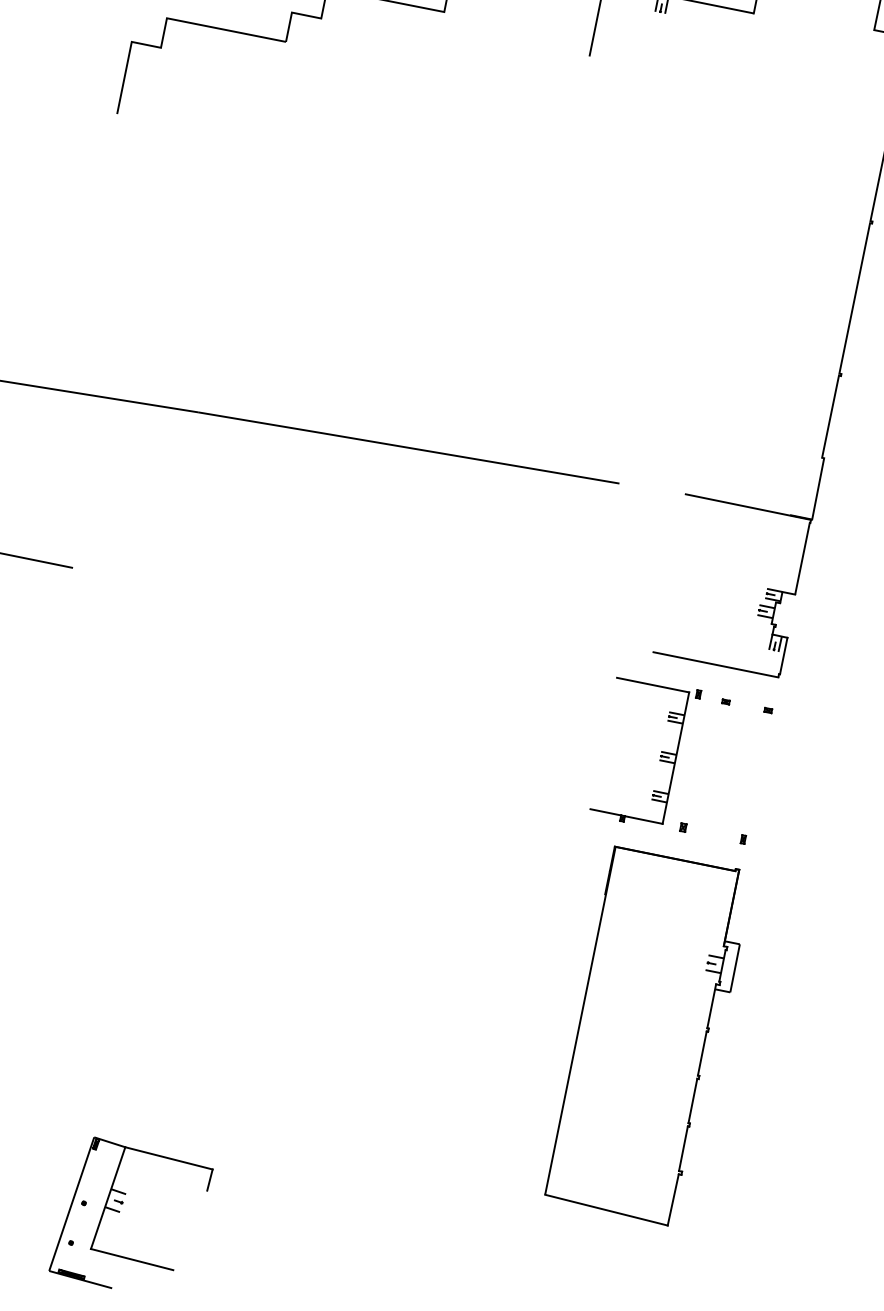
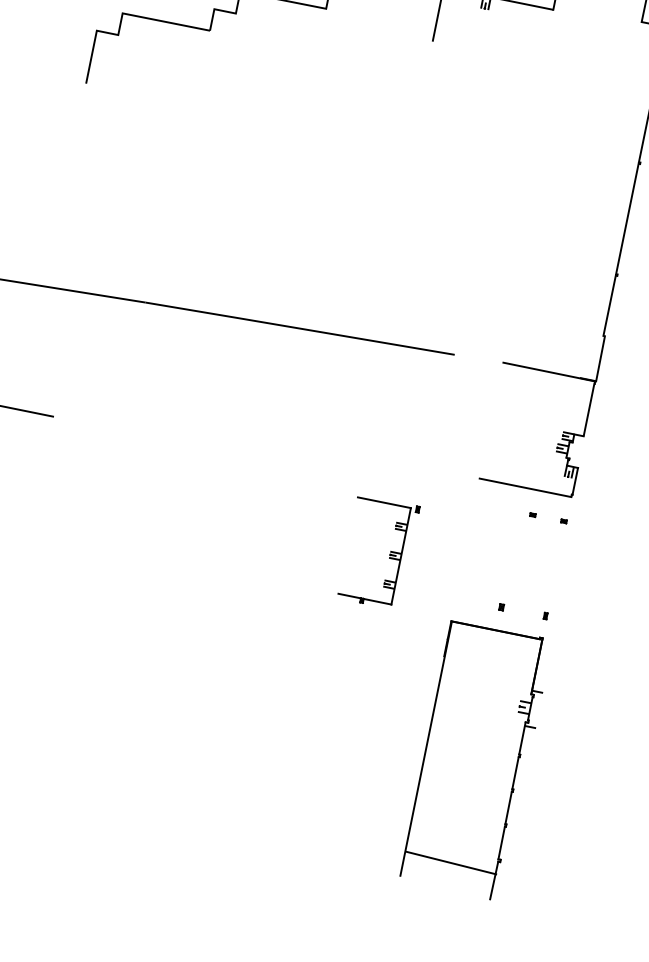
part: (660, 754) -> (389, 553), moved
line: (734, 968) -> (539, 710), removed
line: (606, 1209) -> (451, 862), moved
part: (120, 1212) -> (88, 889), removed

